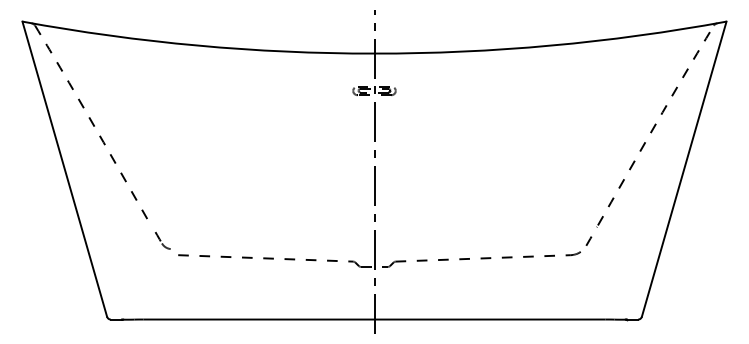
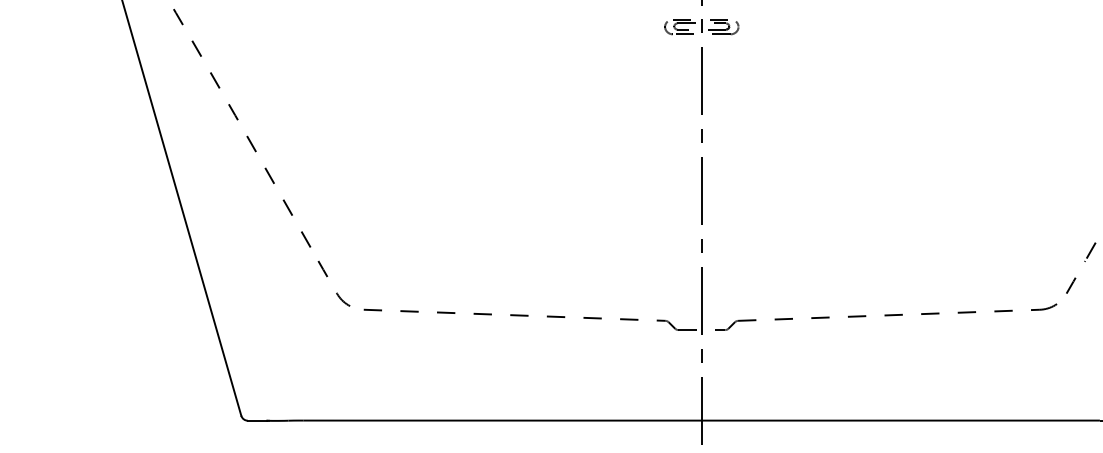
part: (160, 239) -> (333, 282), size x1.67

